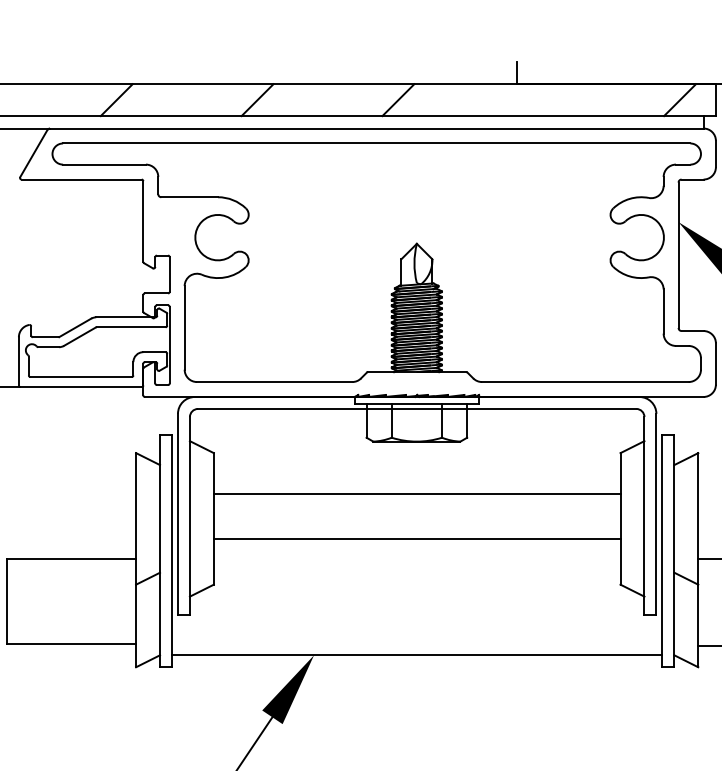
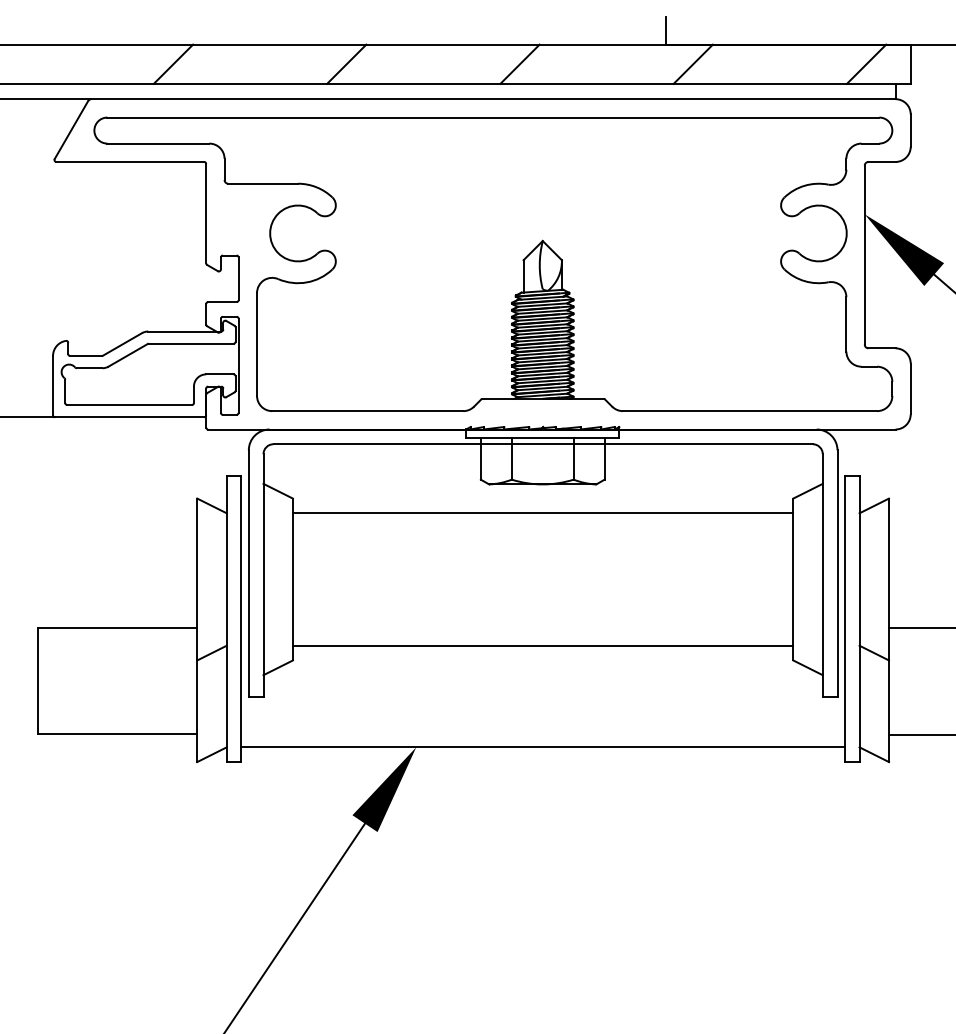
line: (538, 99) -> (692, 63), added
line: (416, 493) -> (542, 513), moved
line: (416, 538) -> (542, 645), moved

